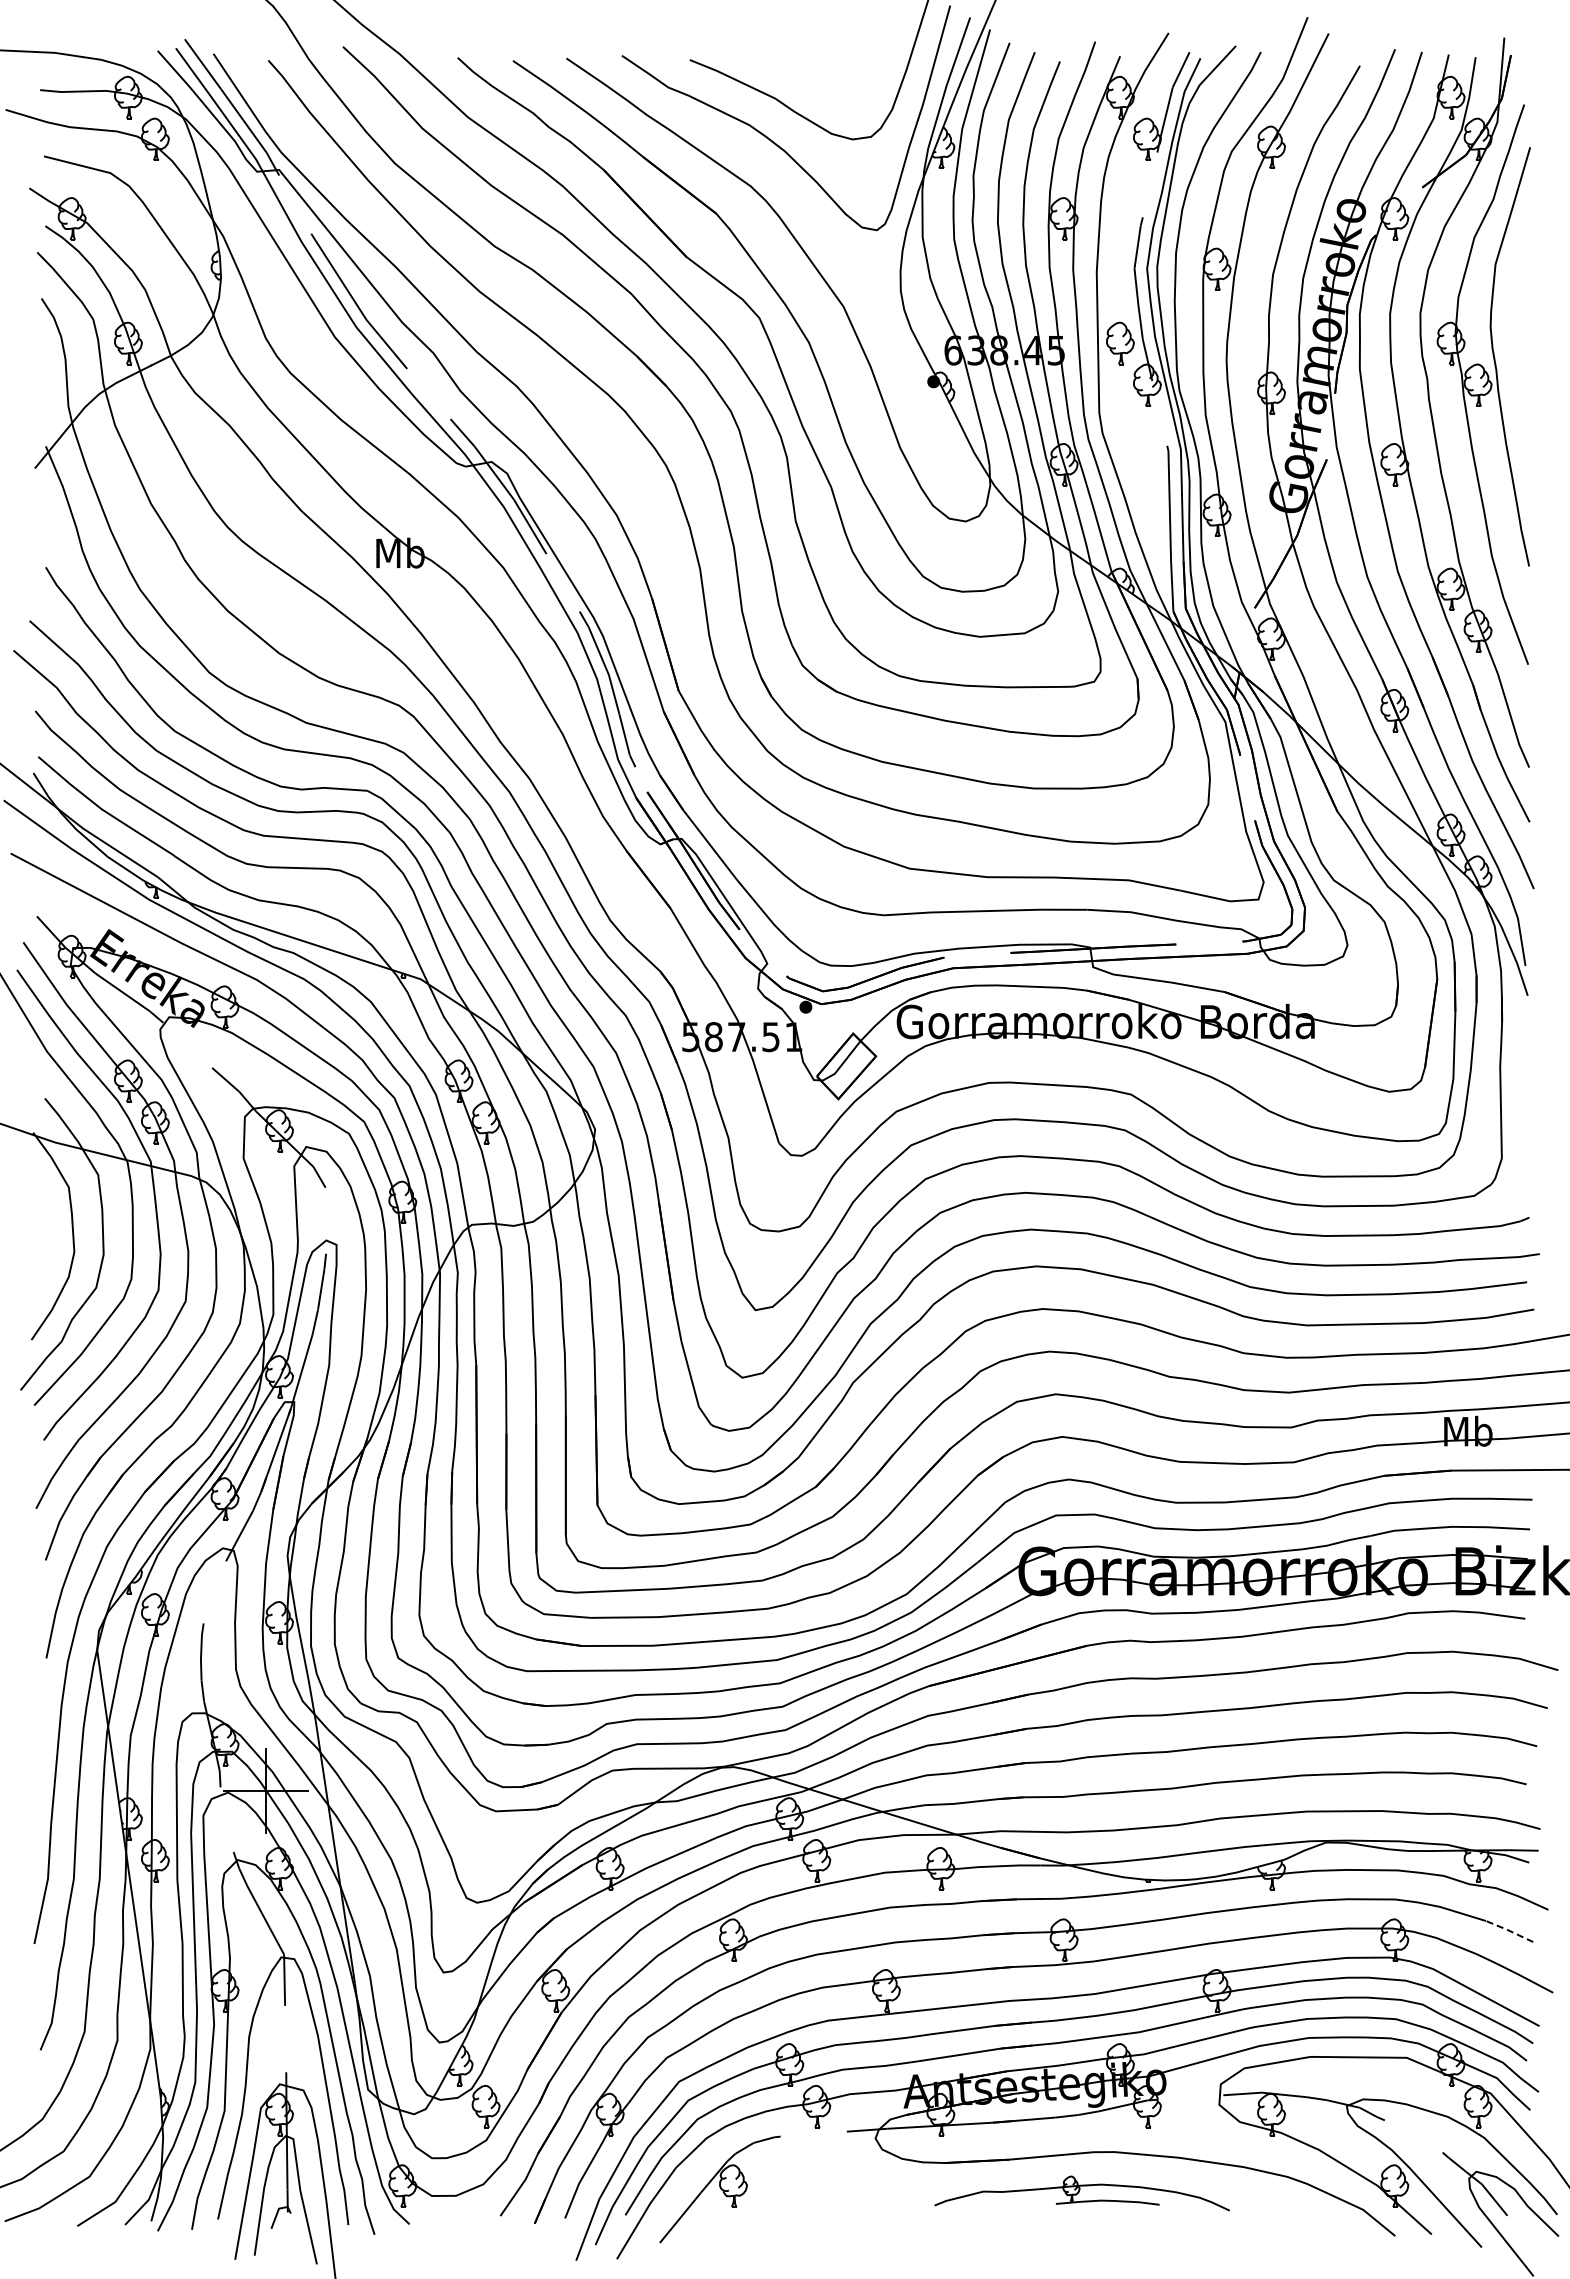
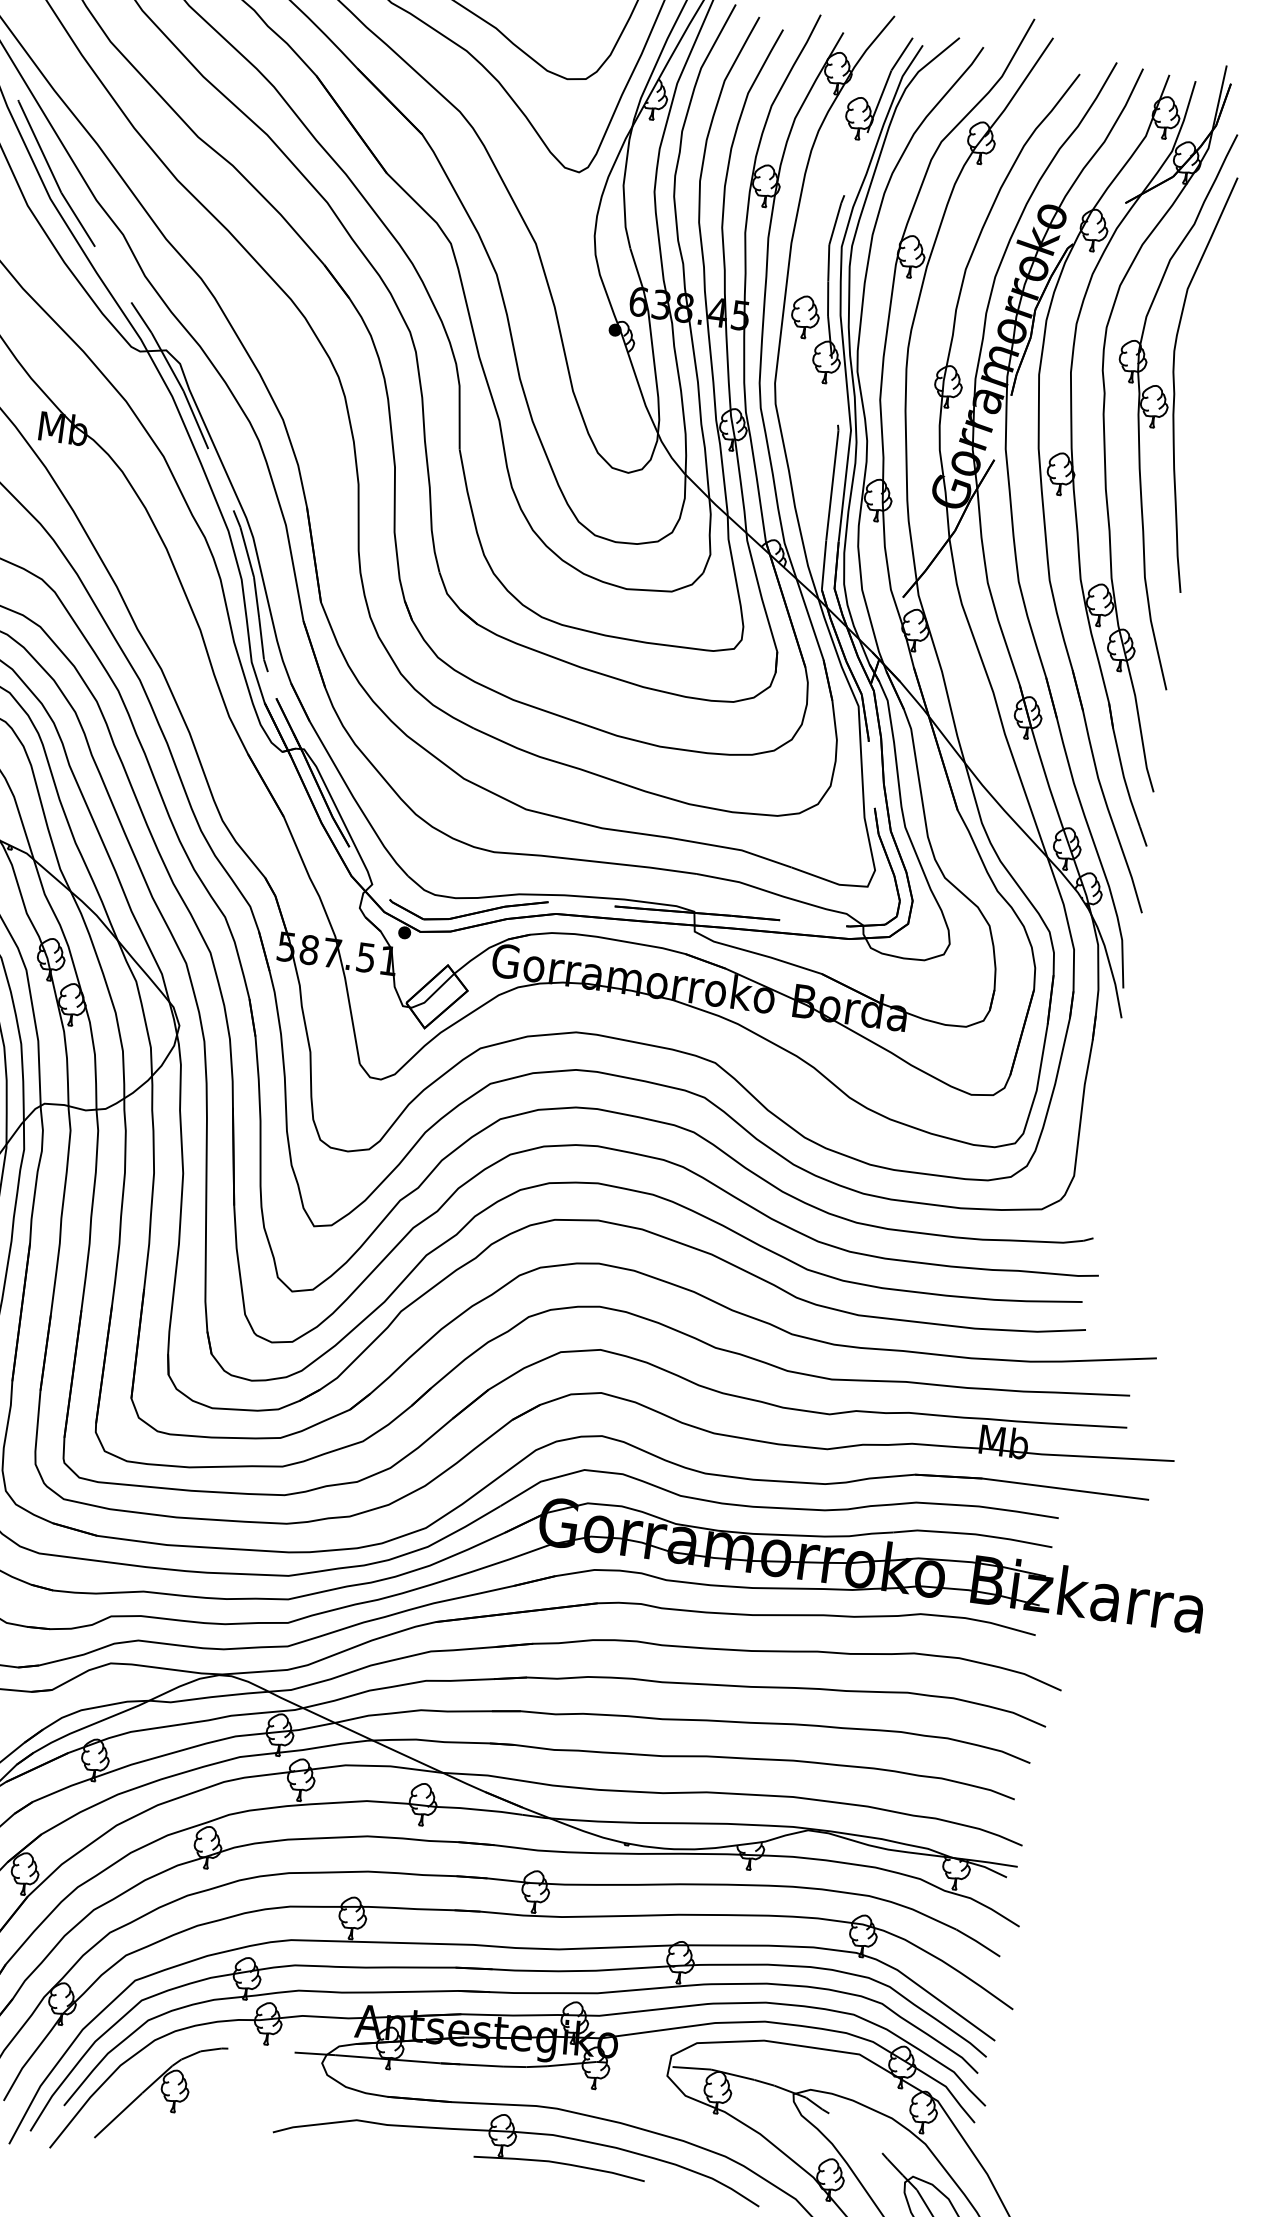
line: (1509, 1930) -> (978, 1942), dashed -> solid
part: (1082, 2193) -> (519, 2145), size x1.67

